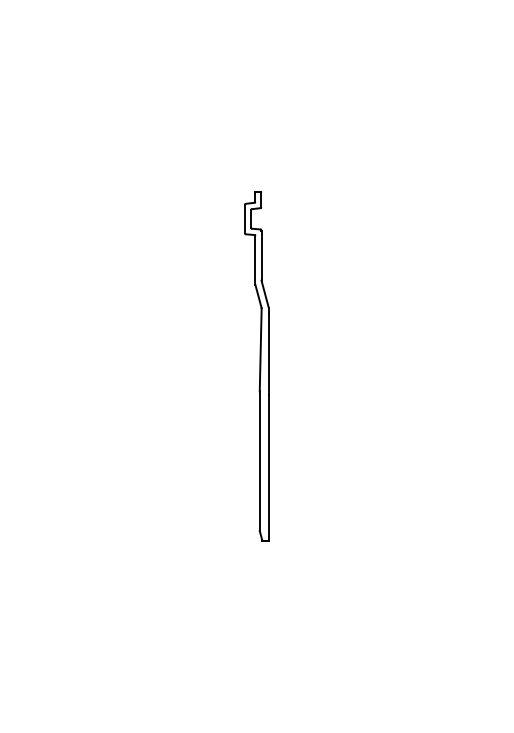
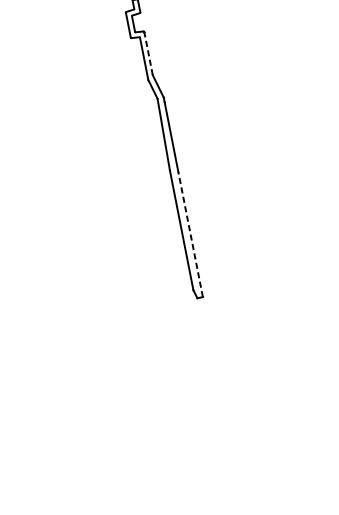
line: (261, 255) -> (148, 53), solid -> dashed
line: (268, 467) -> (190, 234), solid -> dashed

